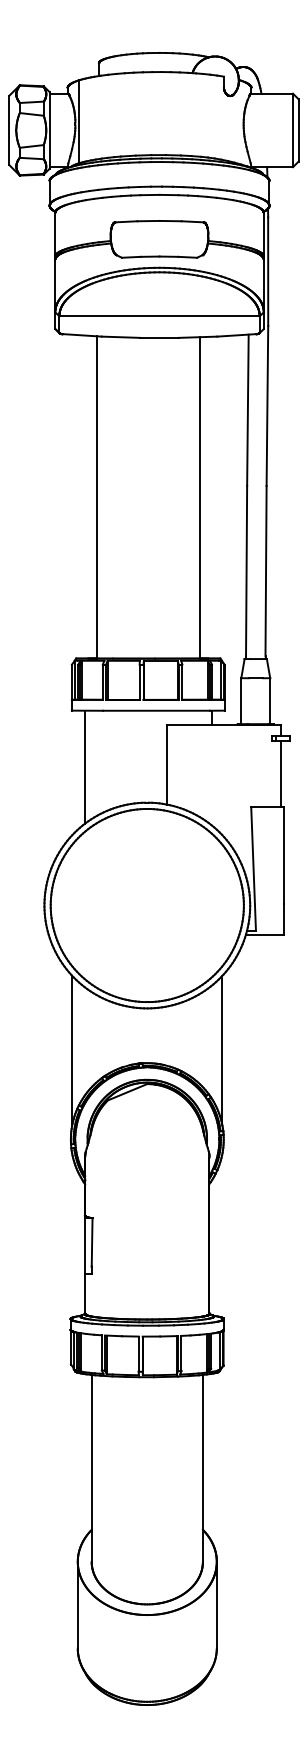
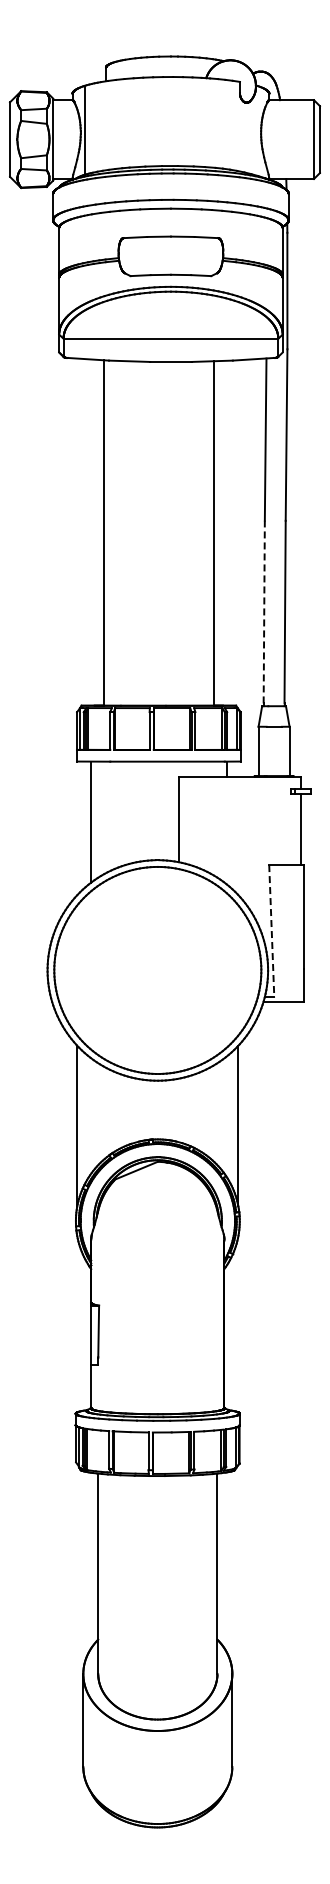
line: (246, 570) -> (264, 611), solid -> dashed
line: (253, 869) -> (271, 931), solid -> dashed

